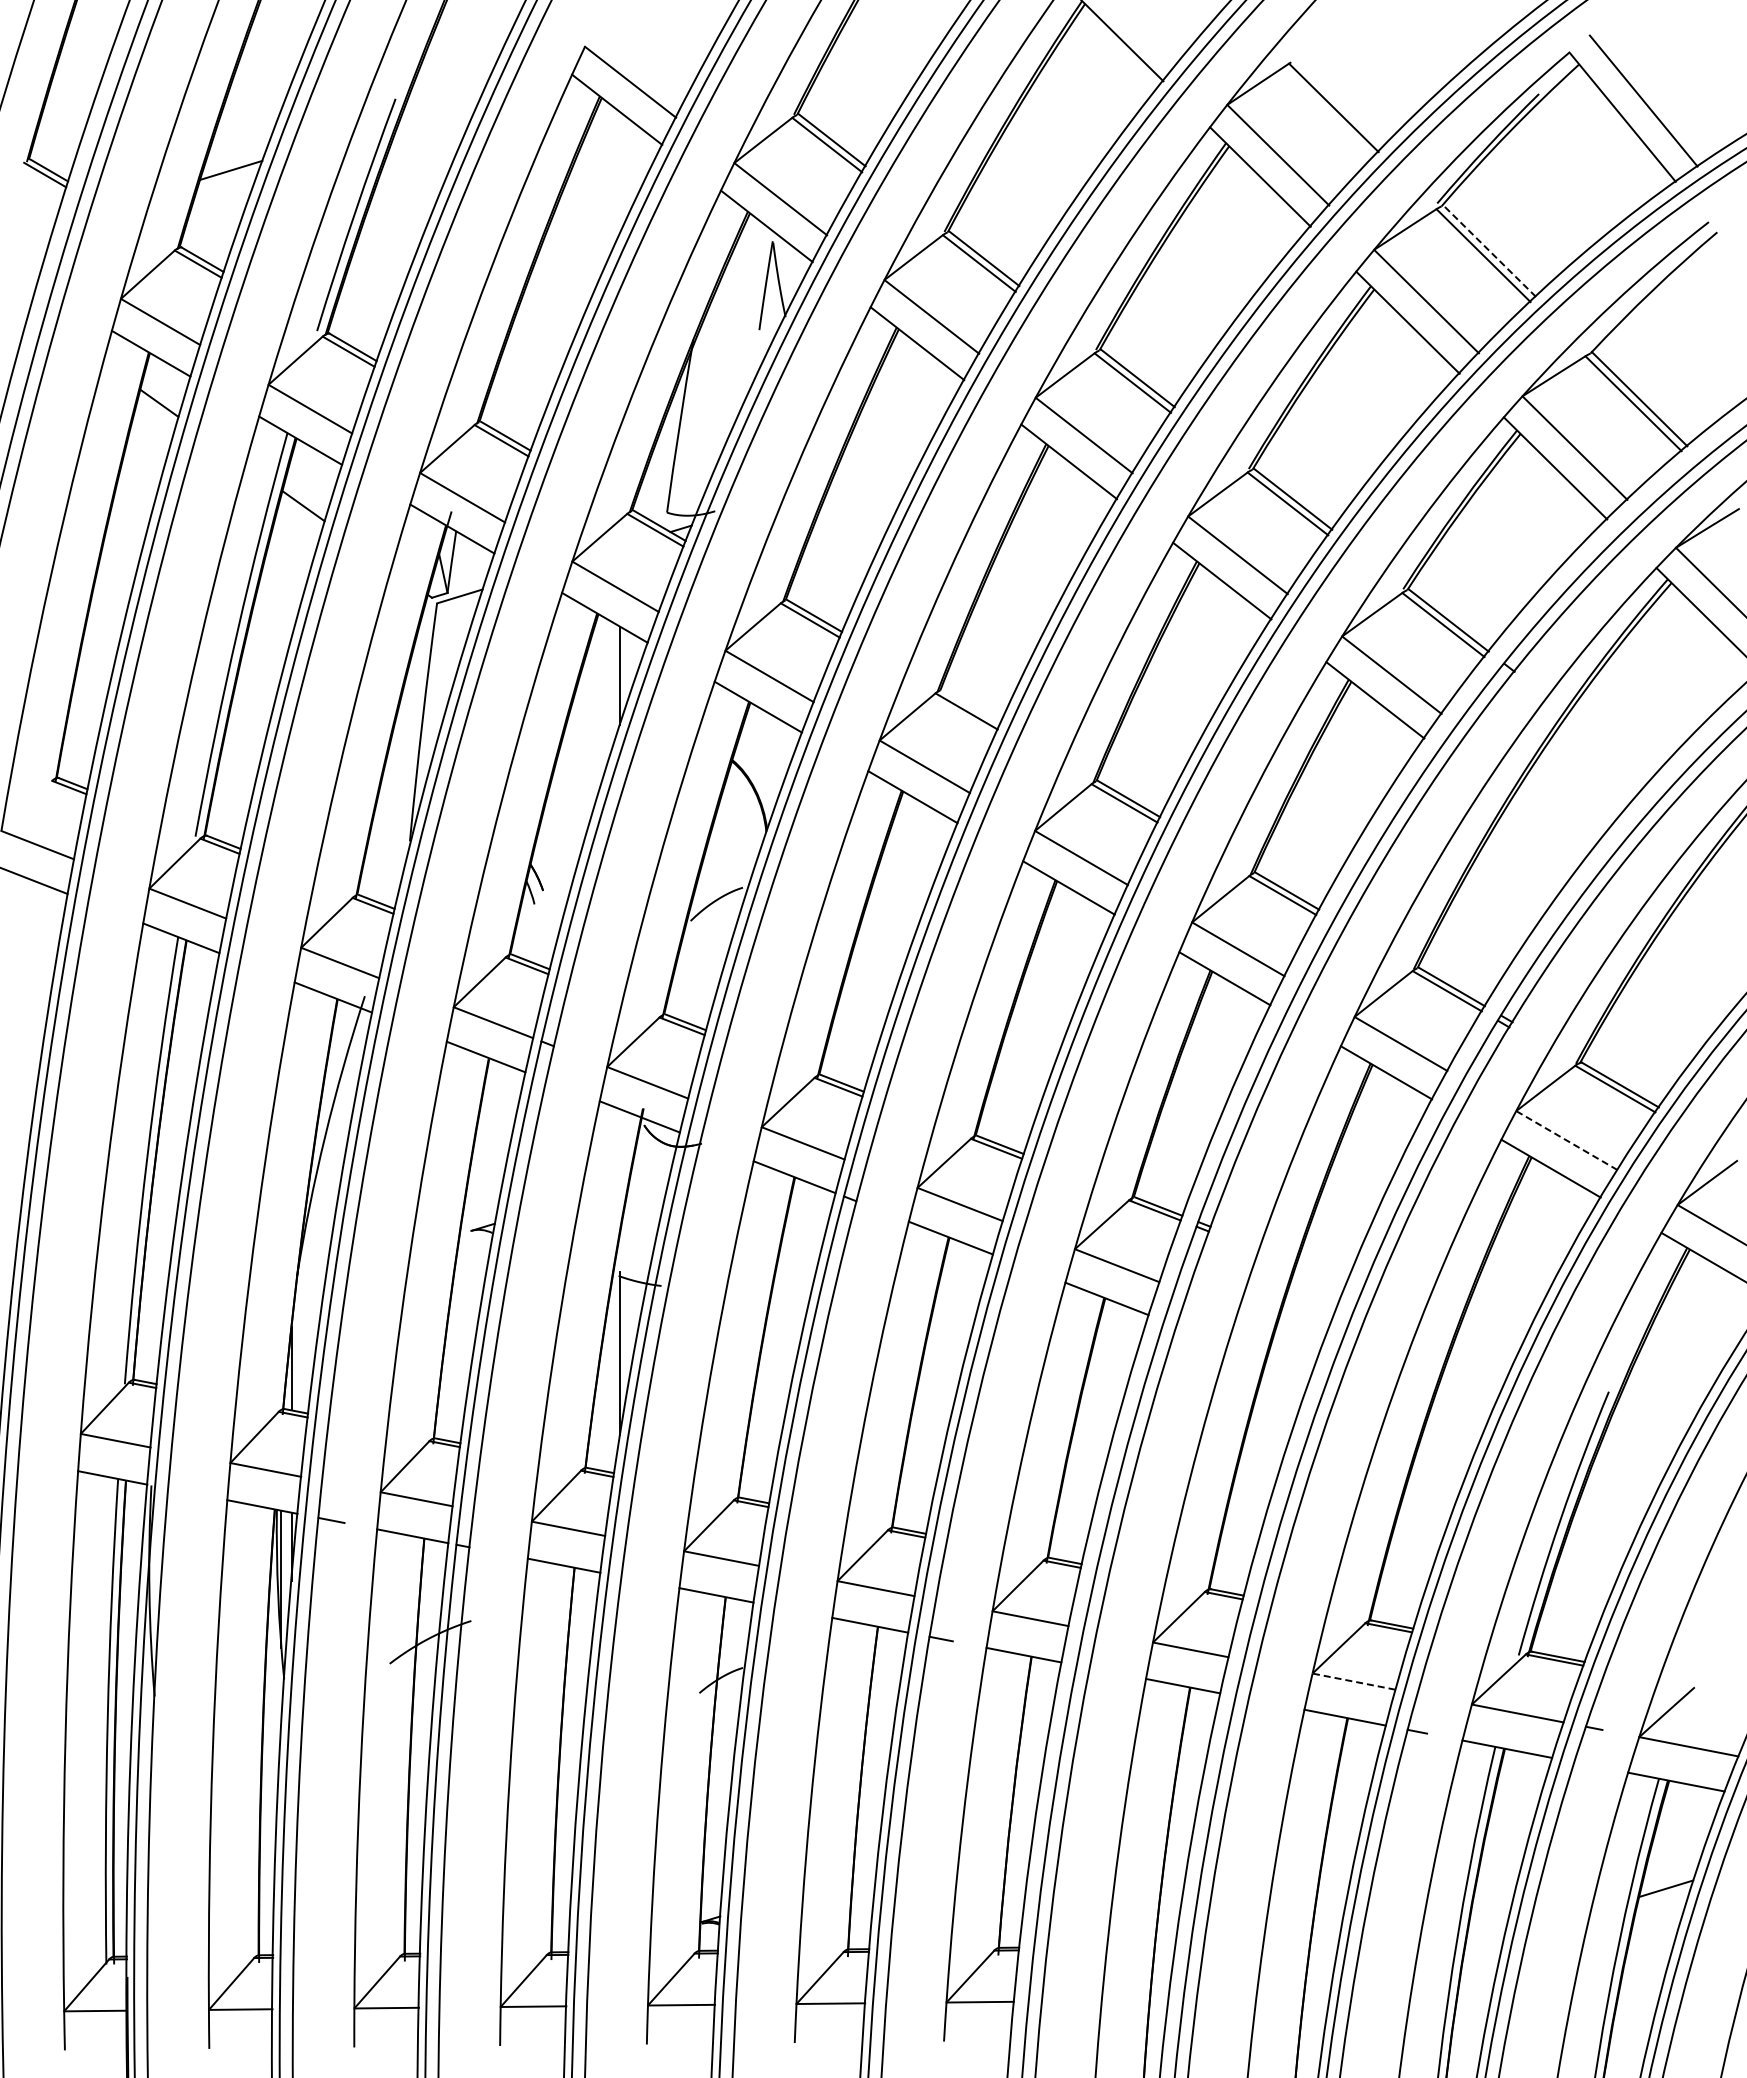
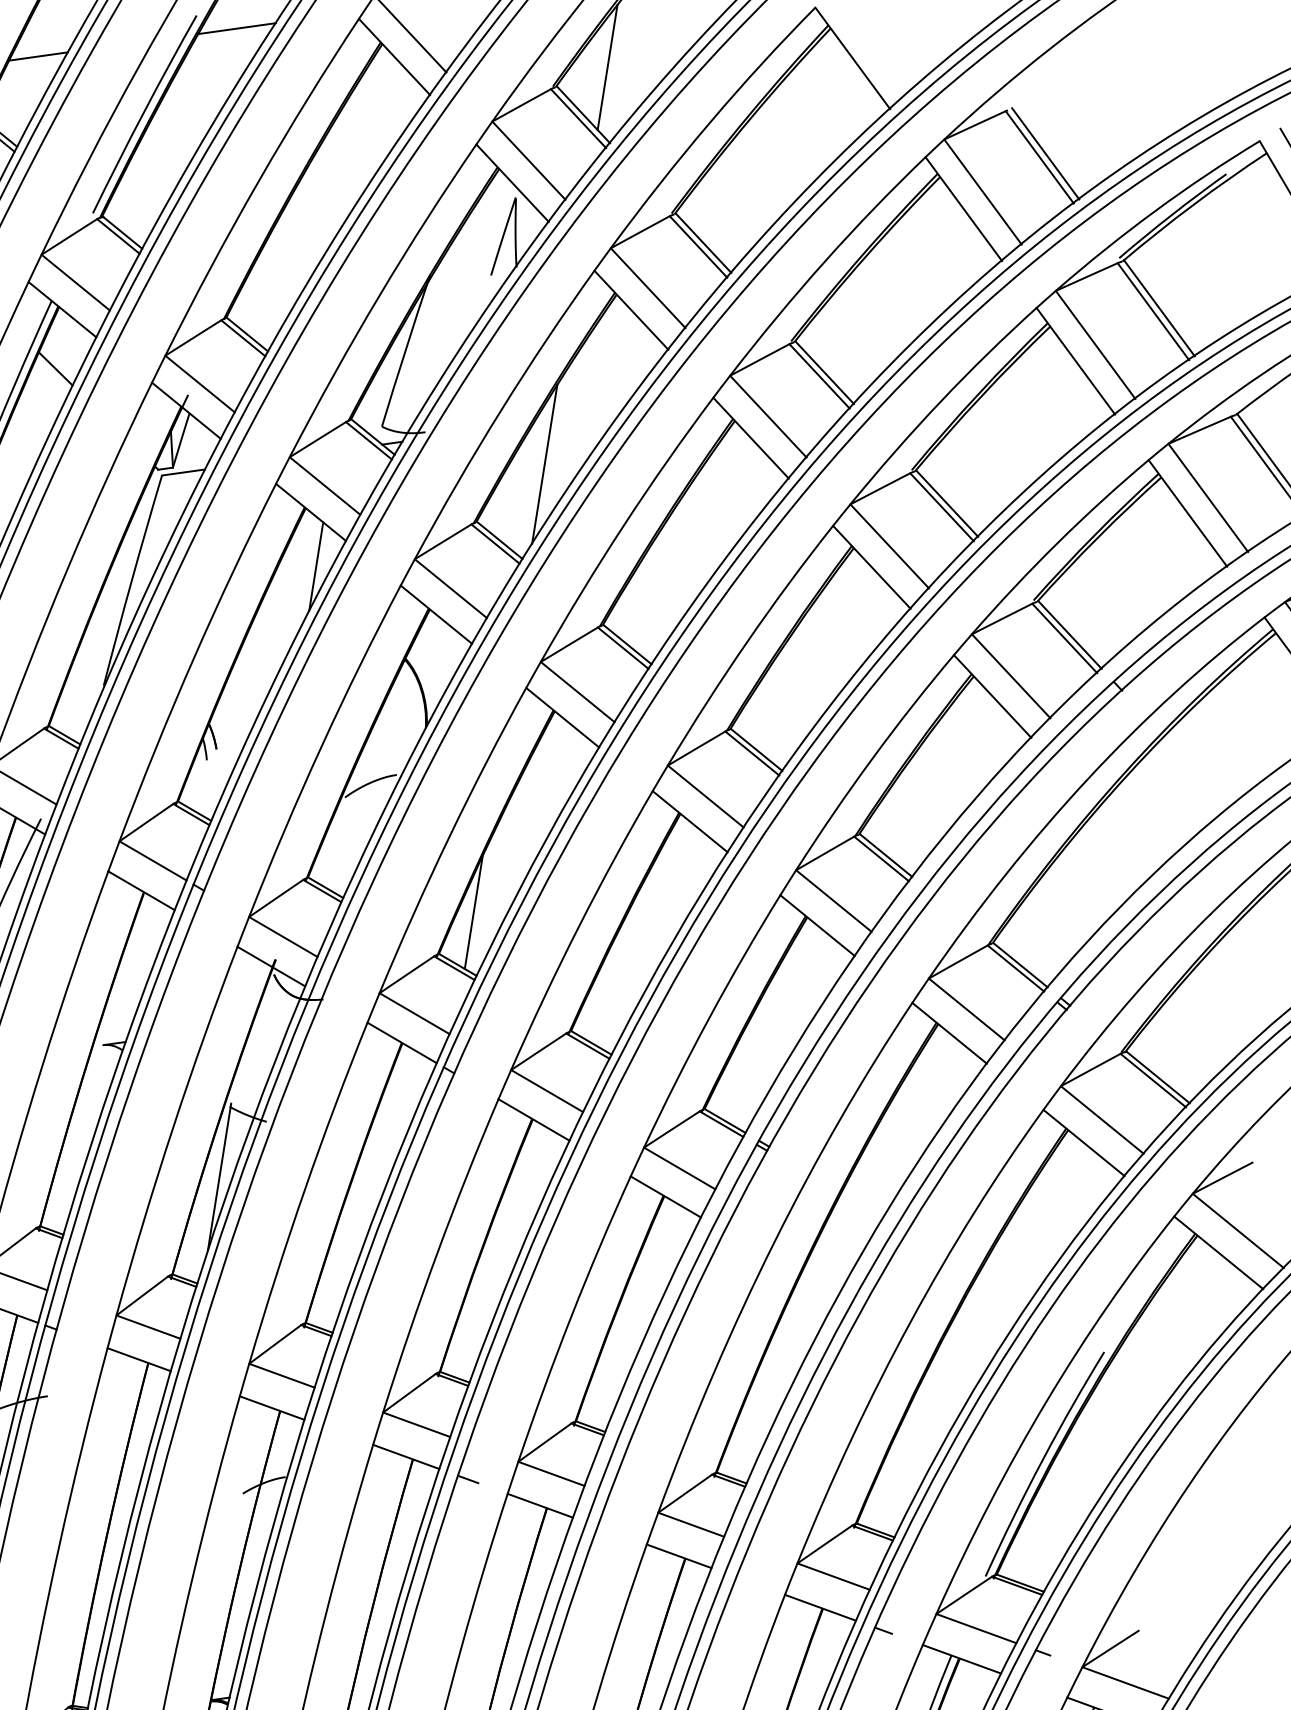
line: (849, 84) -> (607, 67), added
line: (1339, 102) -> (1045, 153), added
line: (441, 105) -> (237, 28), added
line: (1489, 250) -> (1159, 307), dashed -> solid
line: (849, 525) -> (544, 464), added
line: (971, 707) -> (628, 645), added
line: (849, 1023) -> (473, 912), added
line: (1566, 1140) -> (1101, 1119), dashed -> solid
line: (1353, 1681) -> (833, 1576), dashed -> solid

